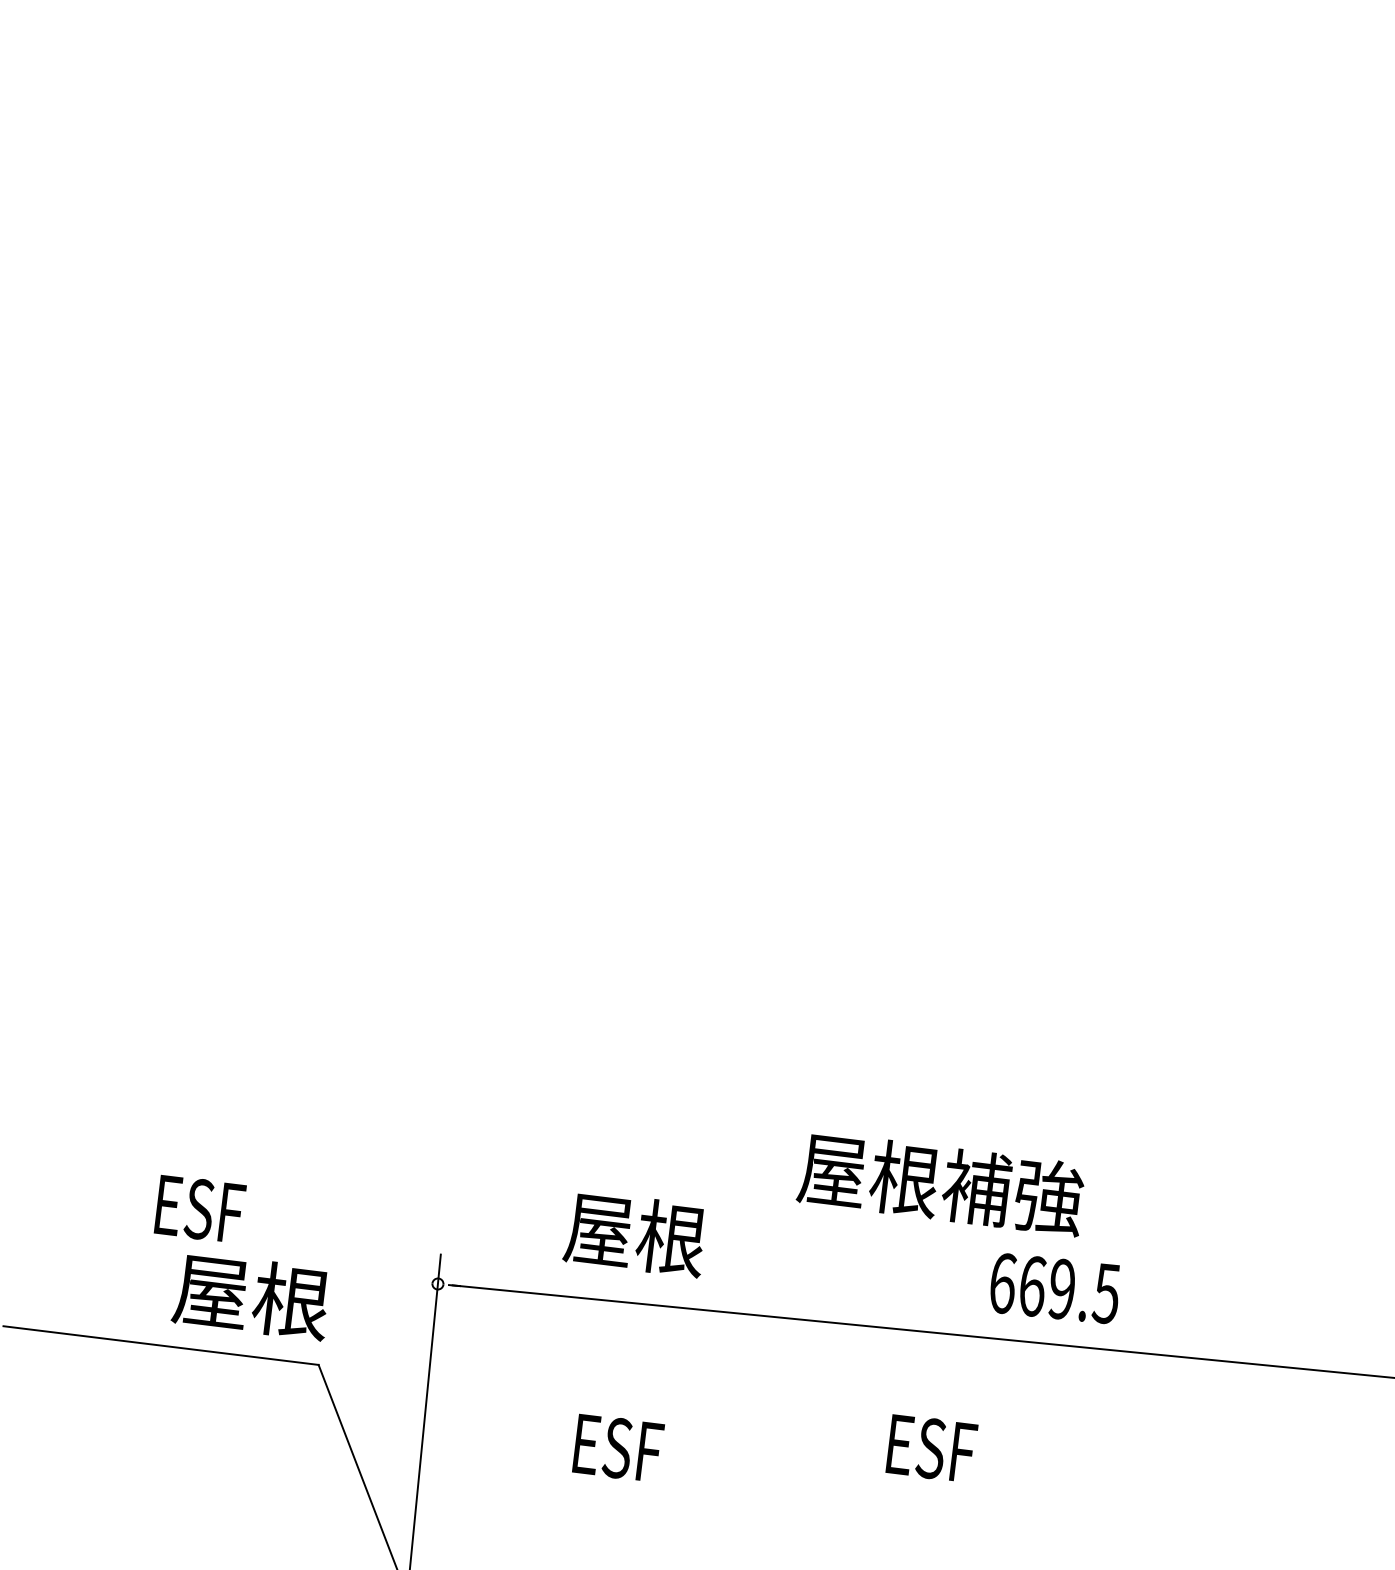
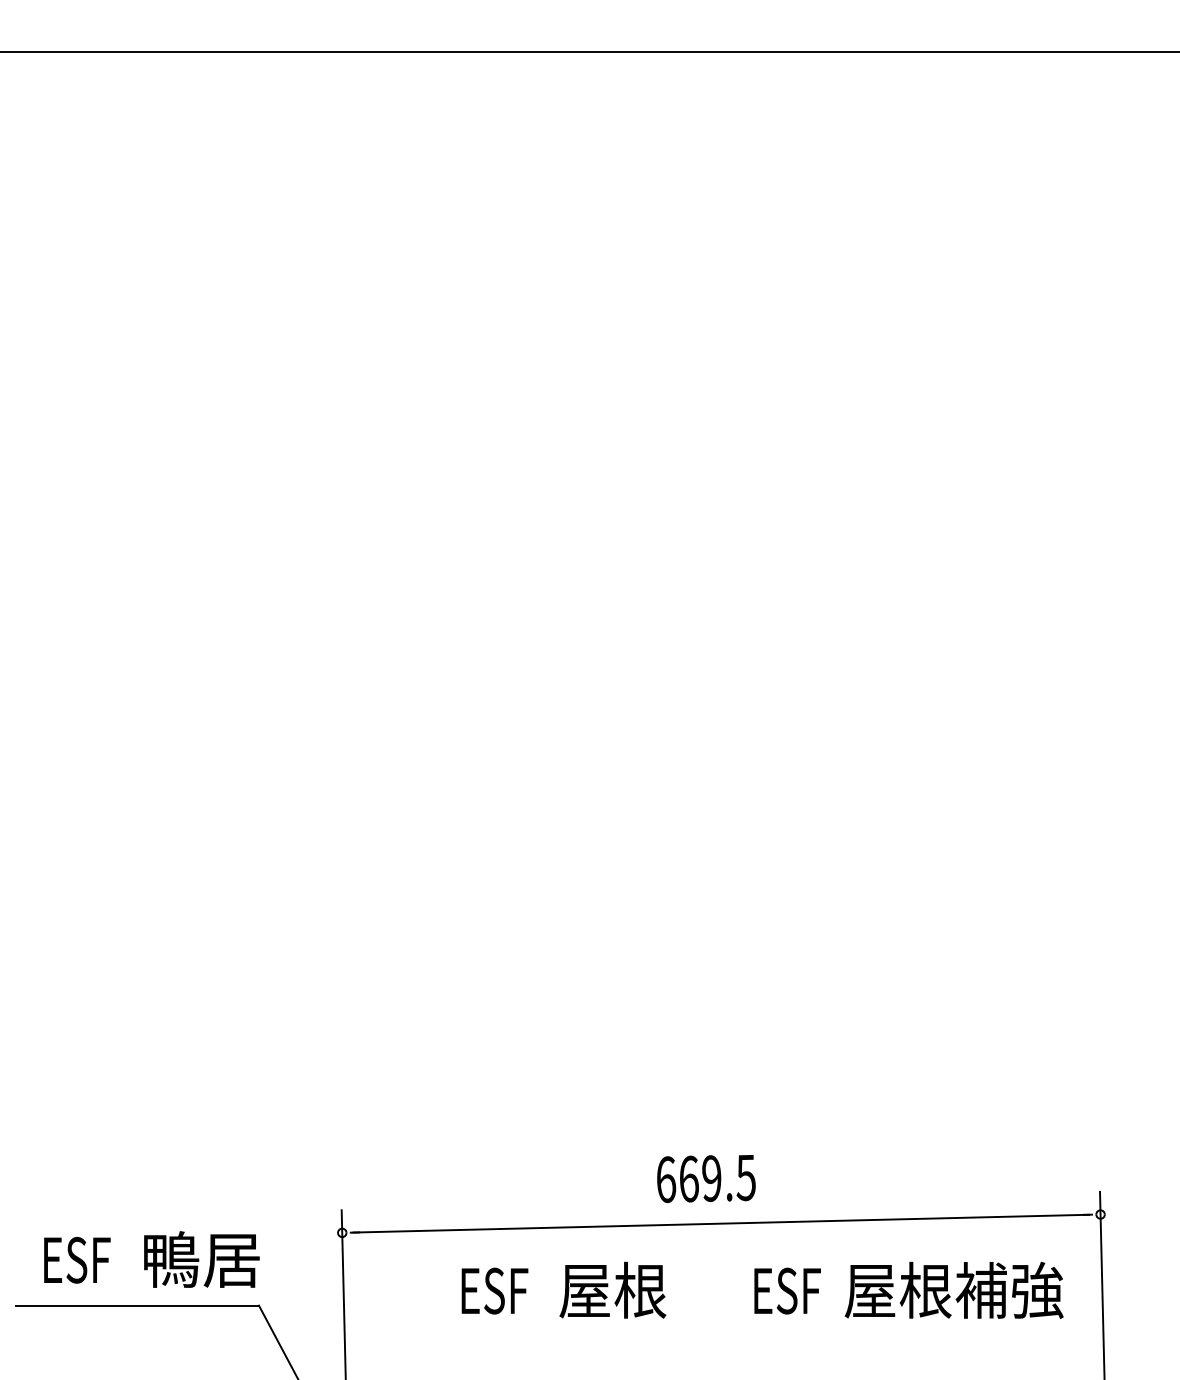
text: (940, 1182) -> (953, 1289), moved
text: (200, 1208) -> (77, 1259), moved
text: (635, 1232) -> (612, 1289), moved
text: (1055, 1289) -> (706, 1179), moved
text: (251, 1296) -> (201, 1259), 屋根 -> 鴨居
text: (617, 1447) -> (494, 1290), moved
text: (931, 1447) -> (787, 1290), moved

